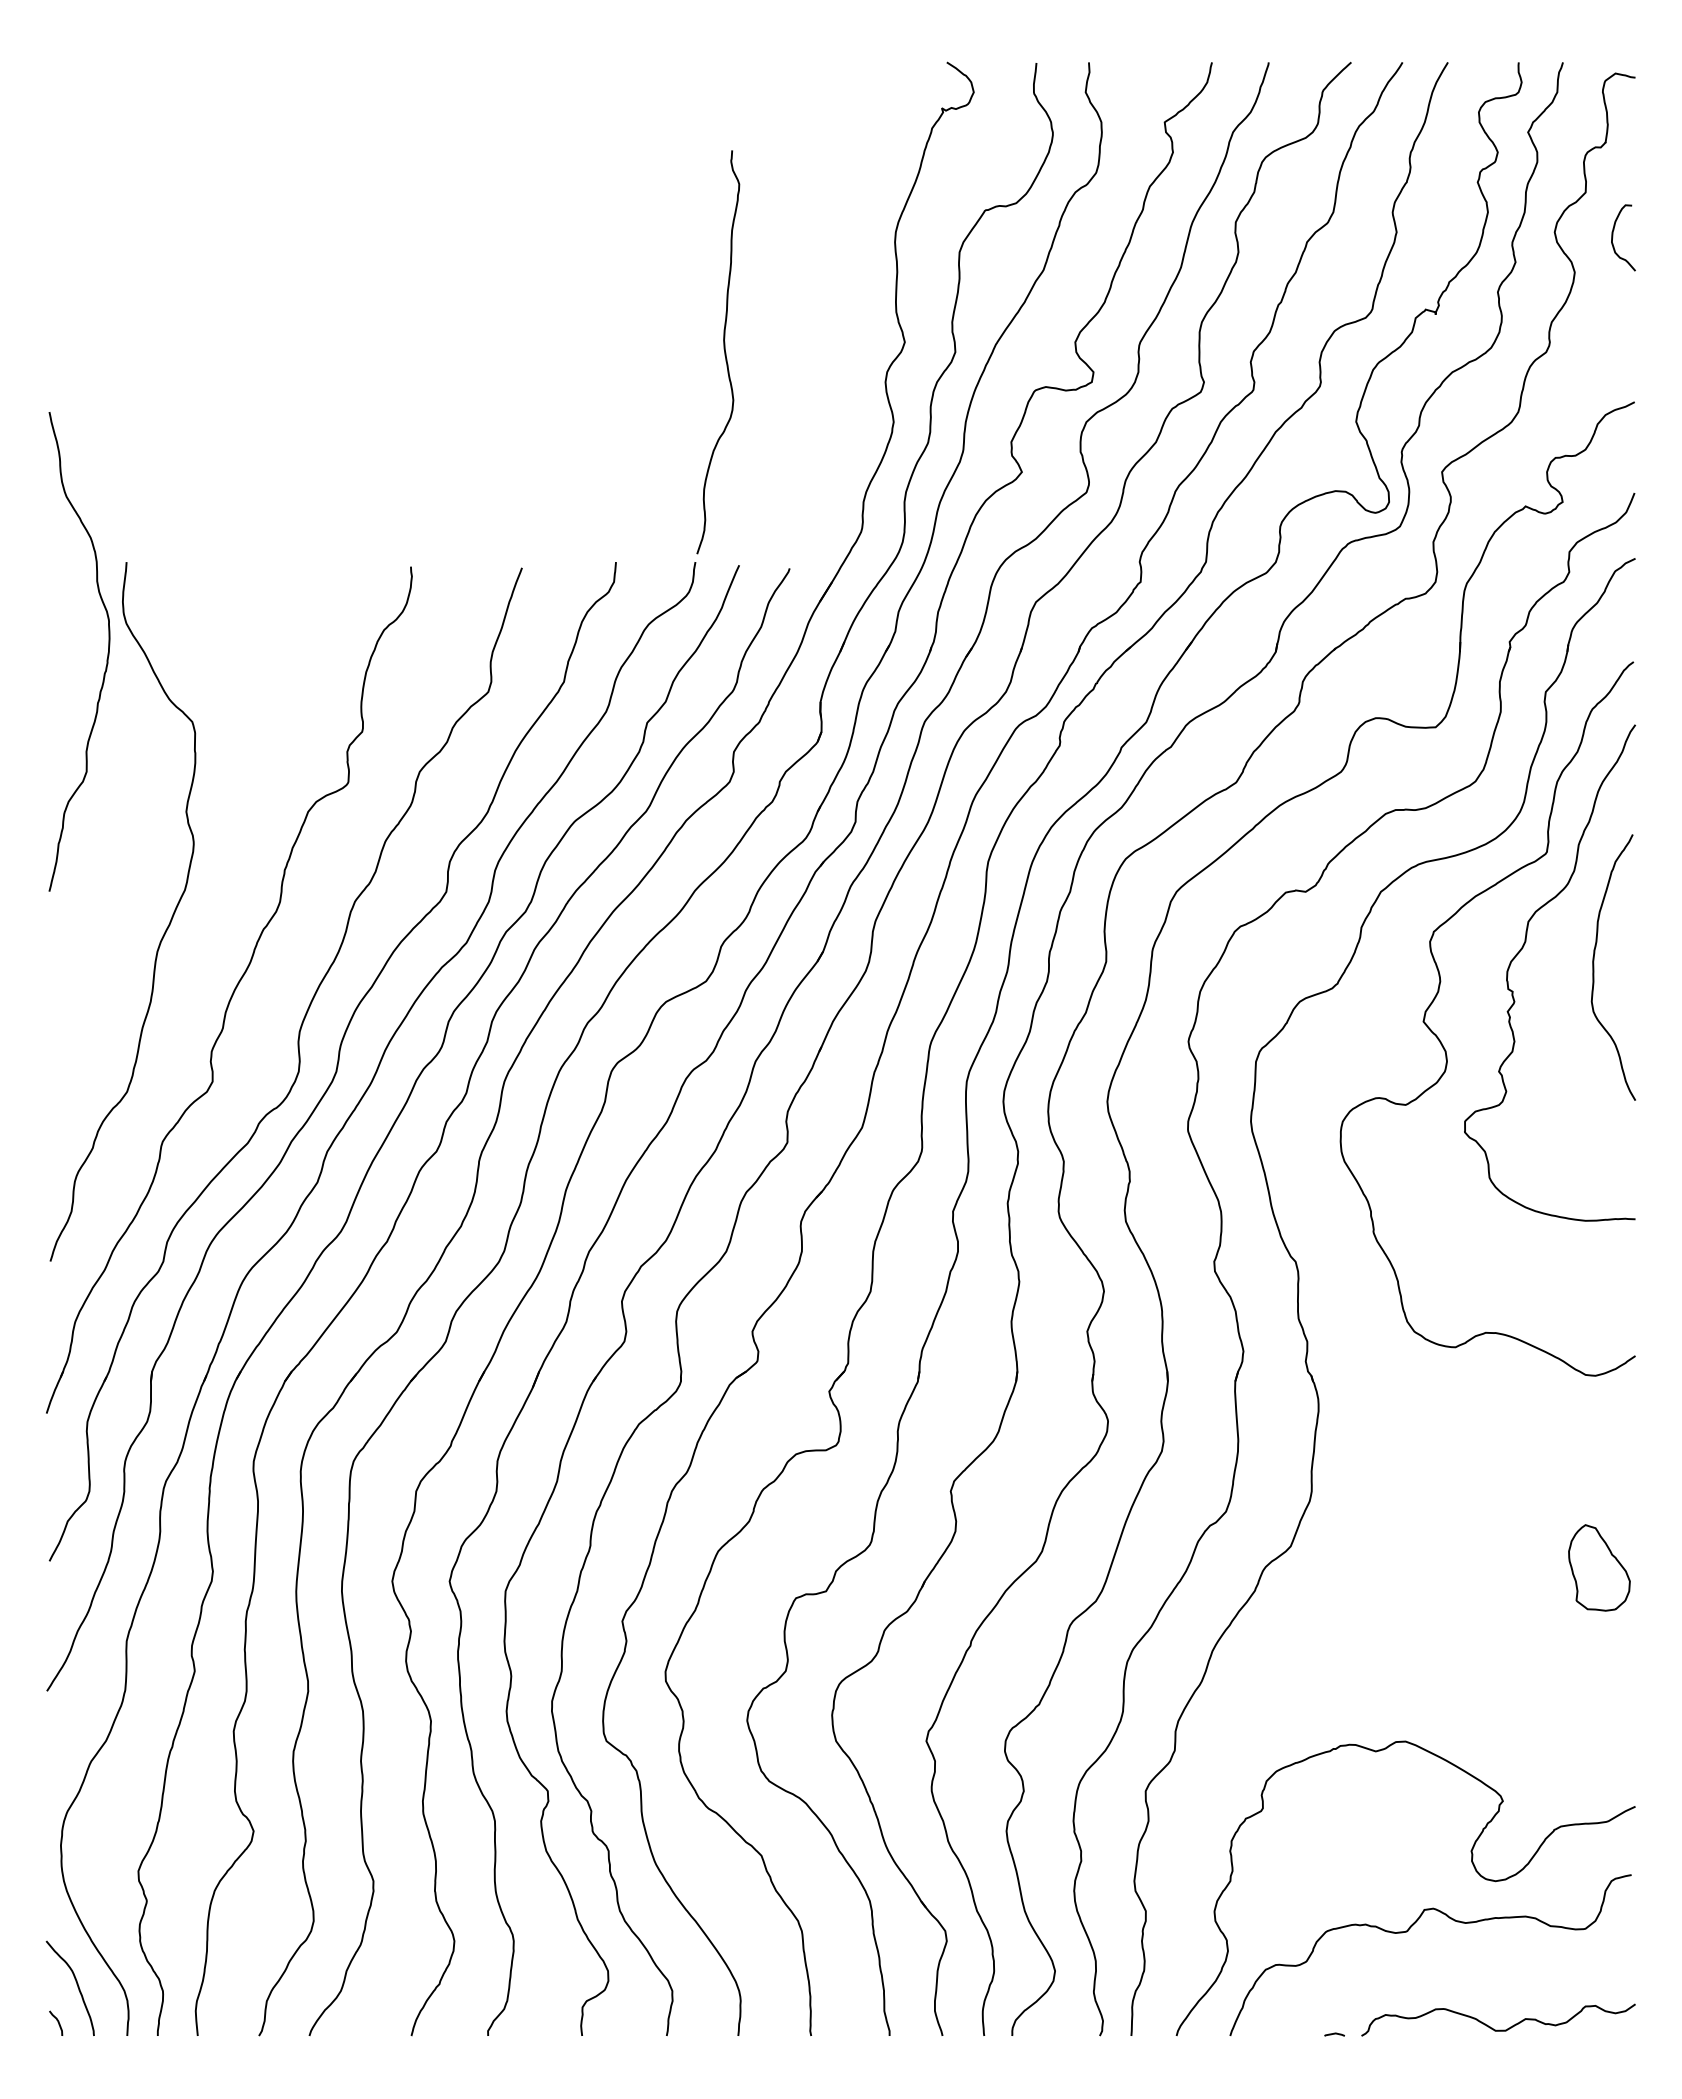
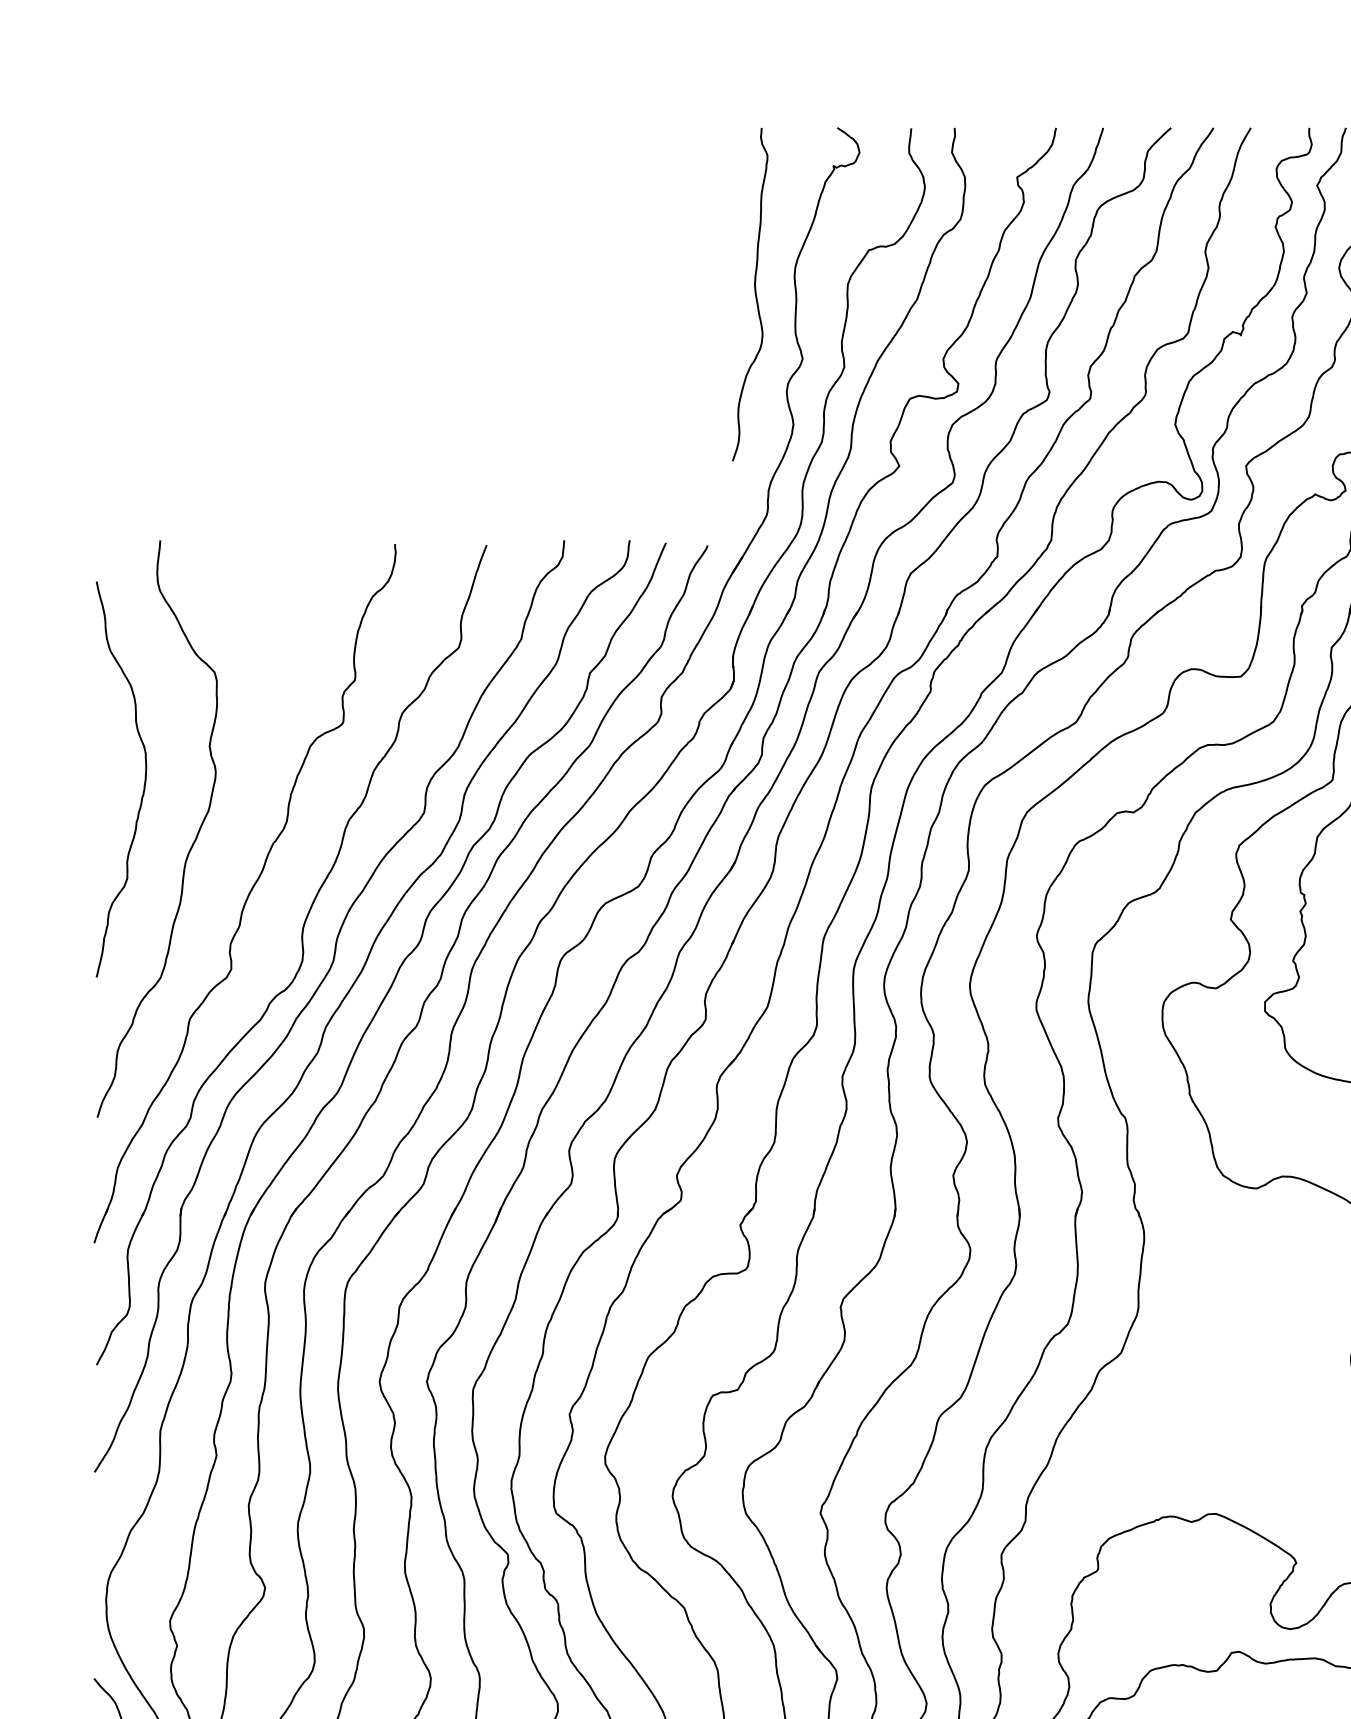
curve: (723, 349) -> (754, 292), moved
curve: (107, 652) -> (144, 780), moved

